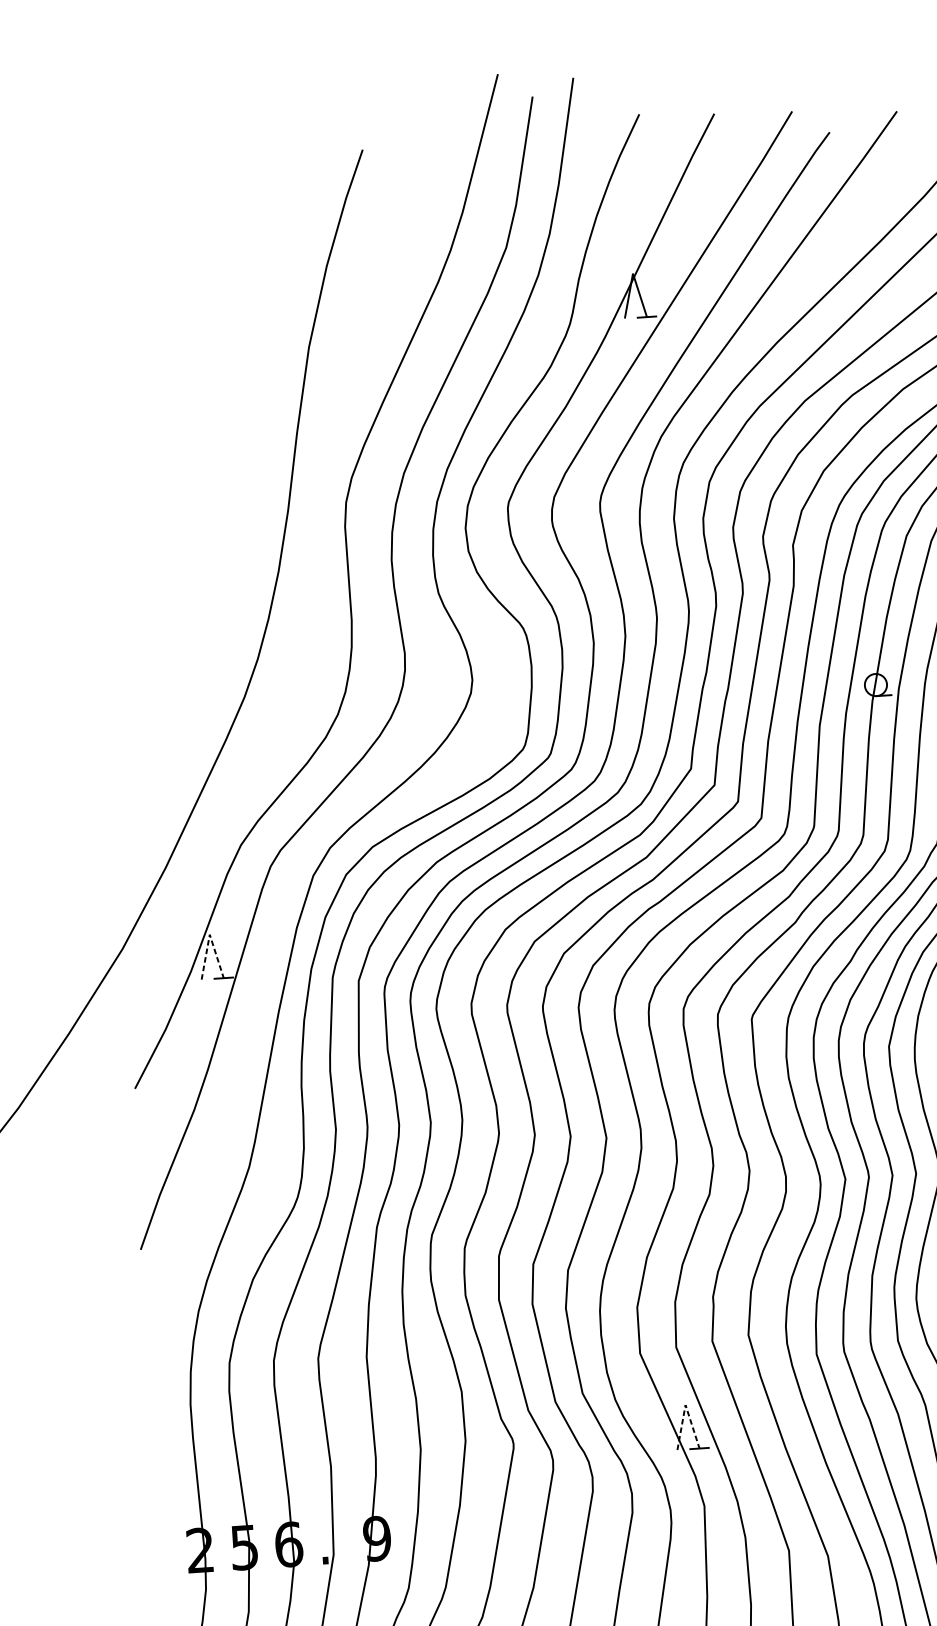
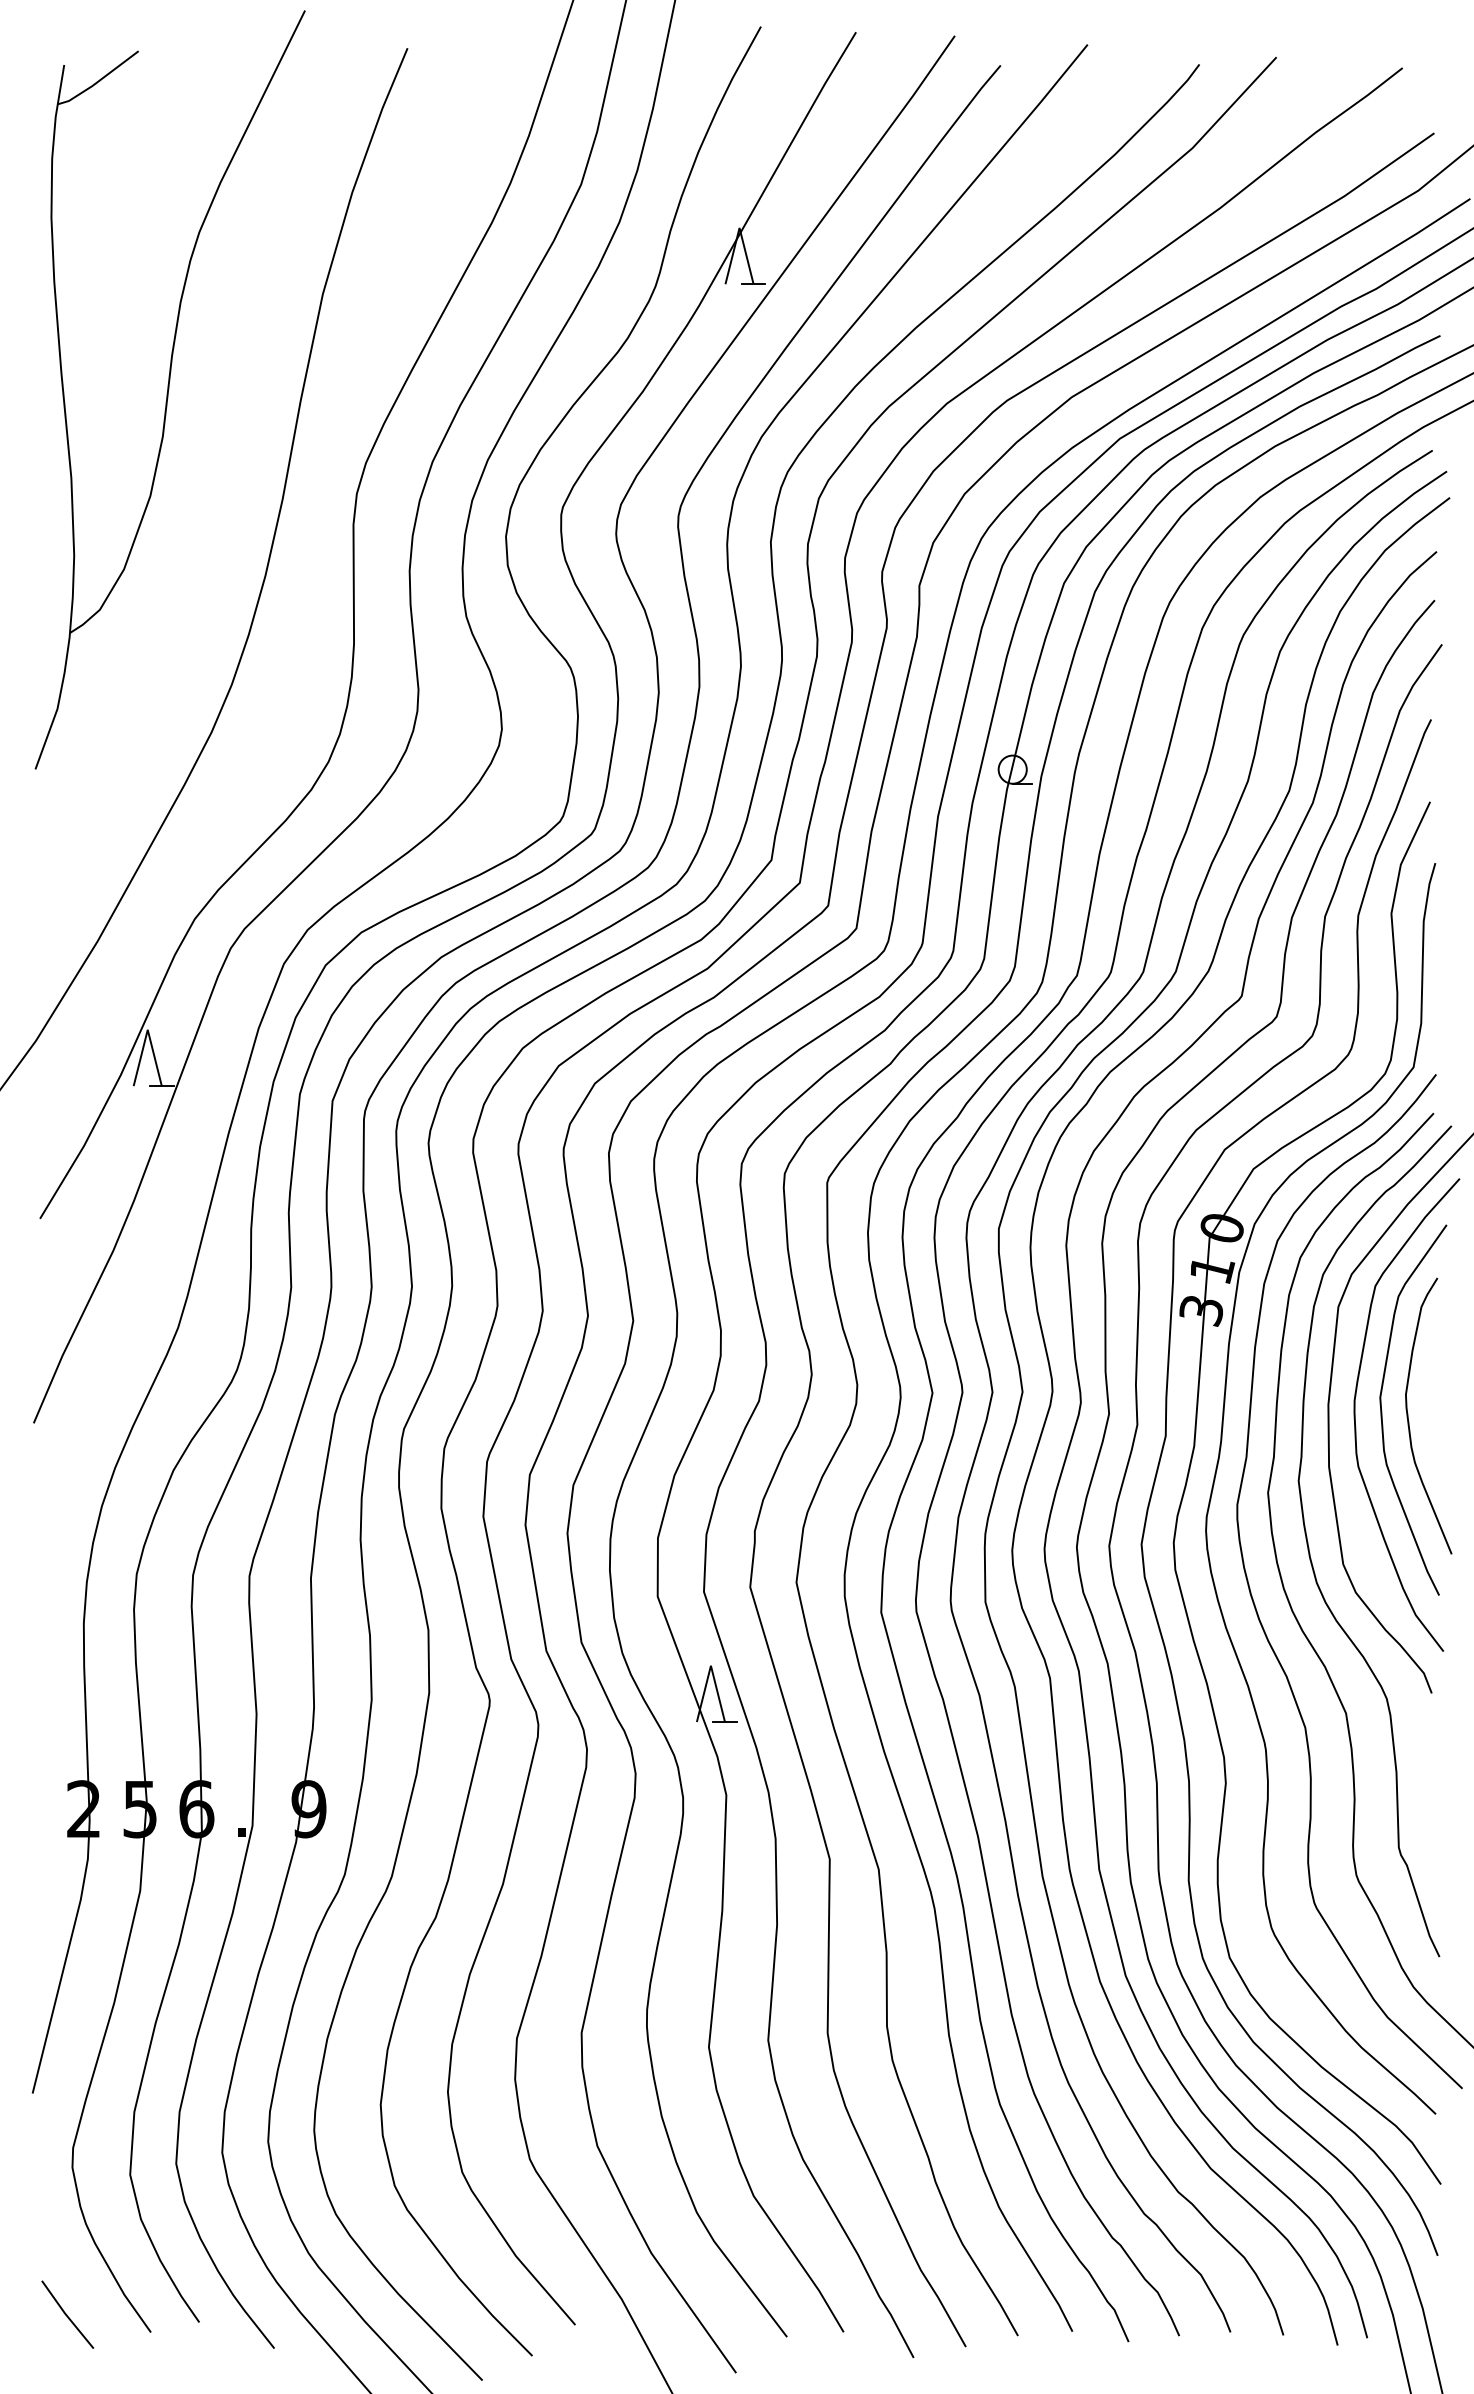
part: (193, 430) -> (169, 389), added
line: (209, 934) -> (147, 1029), dashed -> solid
line: (685, 1404) -> (710, 1665), dashed -> solid

